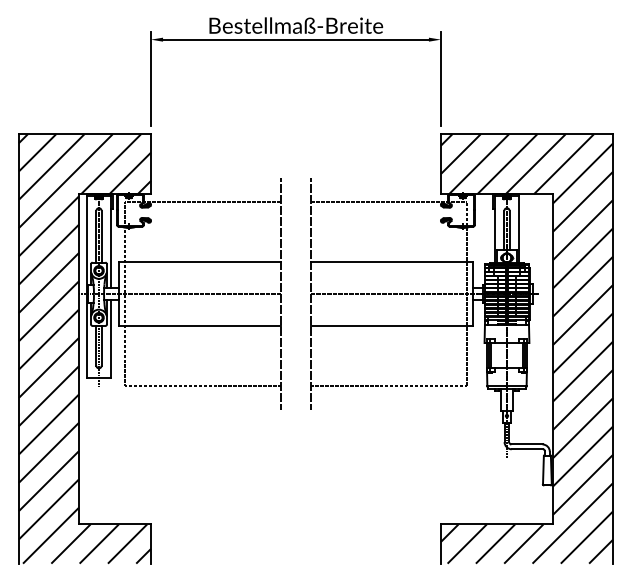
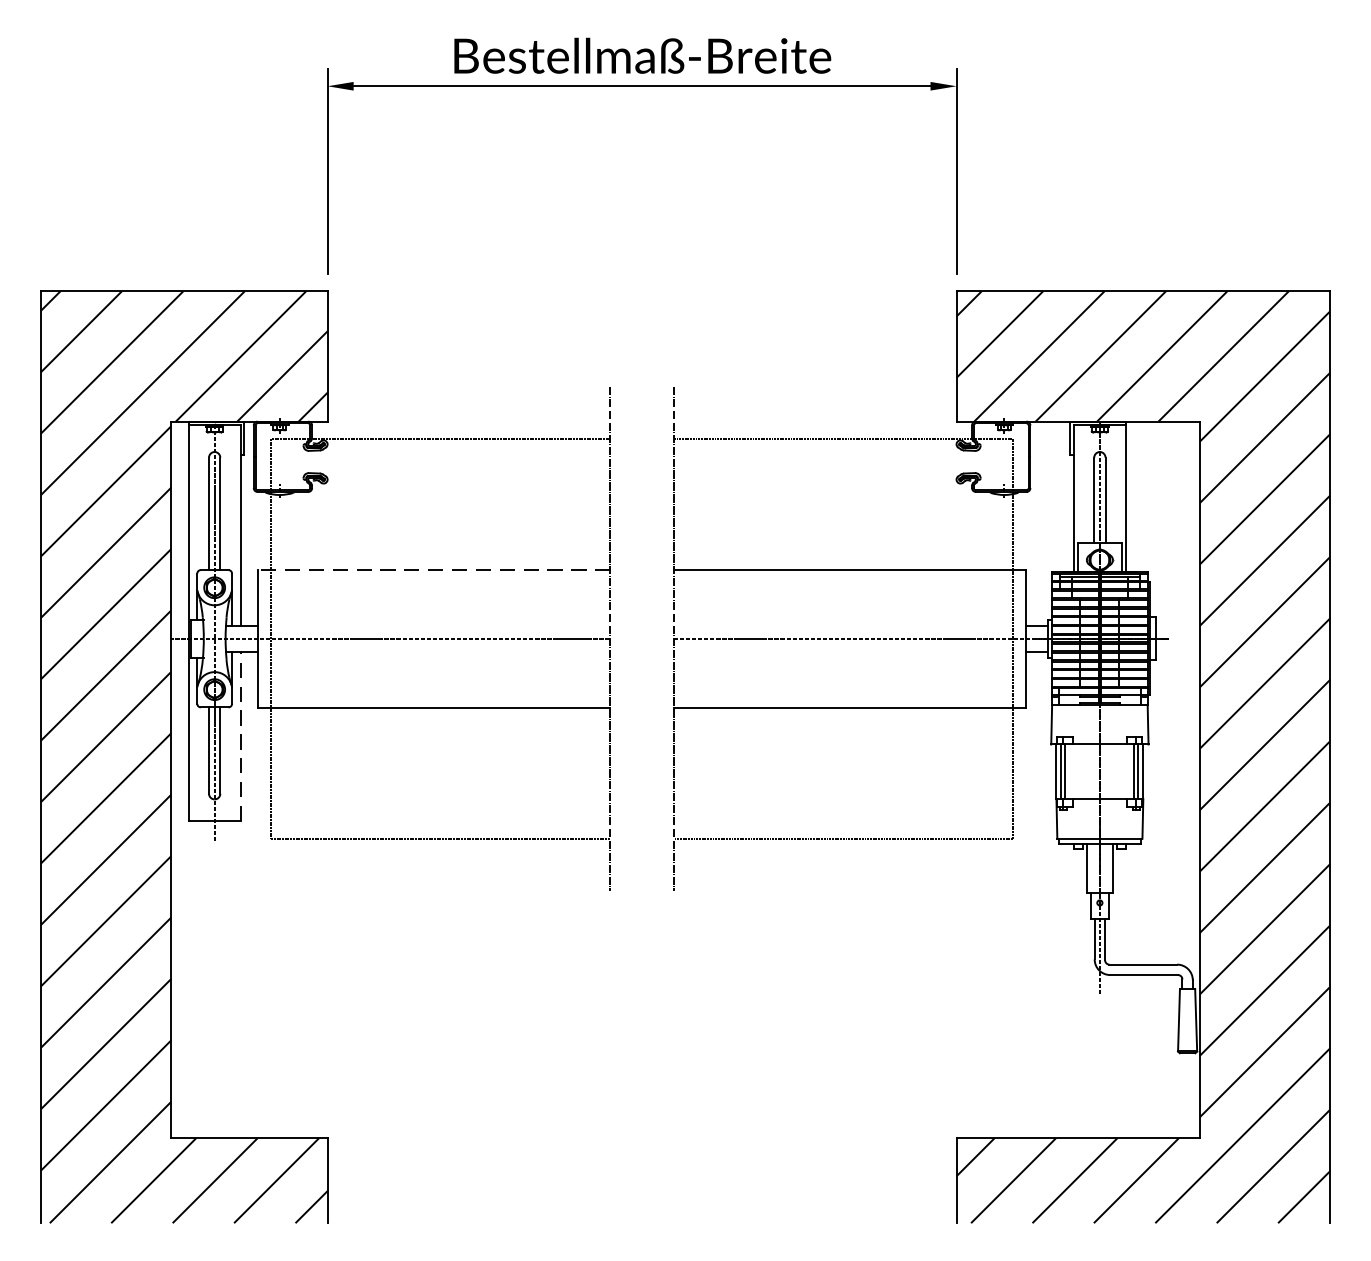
line: (199, 262) -> (432, 569), solid -> dashed
line: (111, 338) -> (241, 734), solid -> dashed

